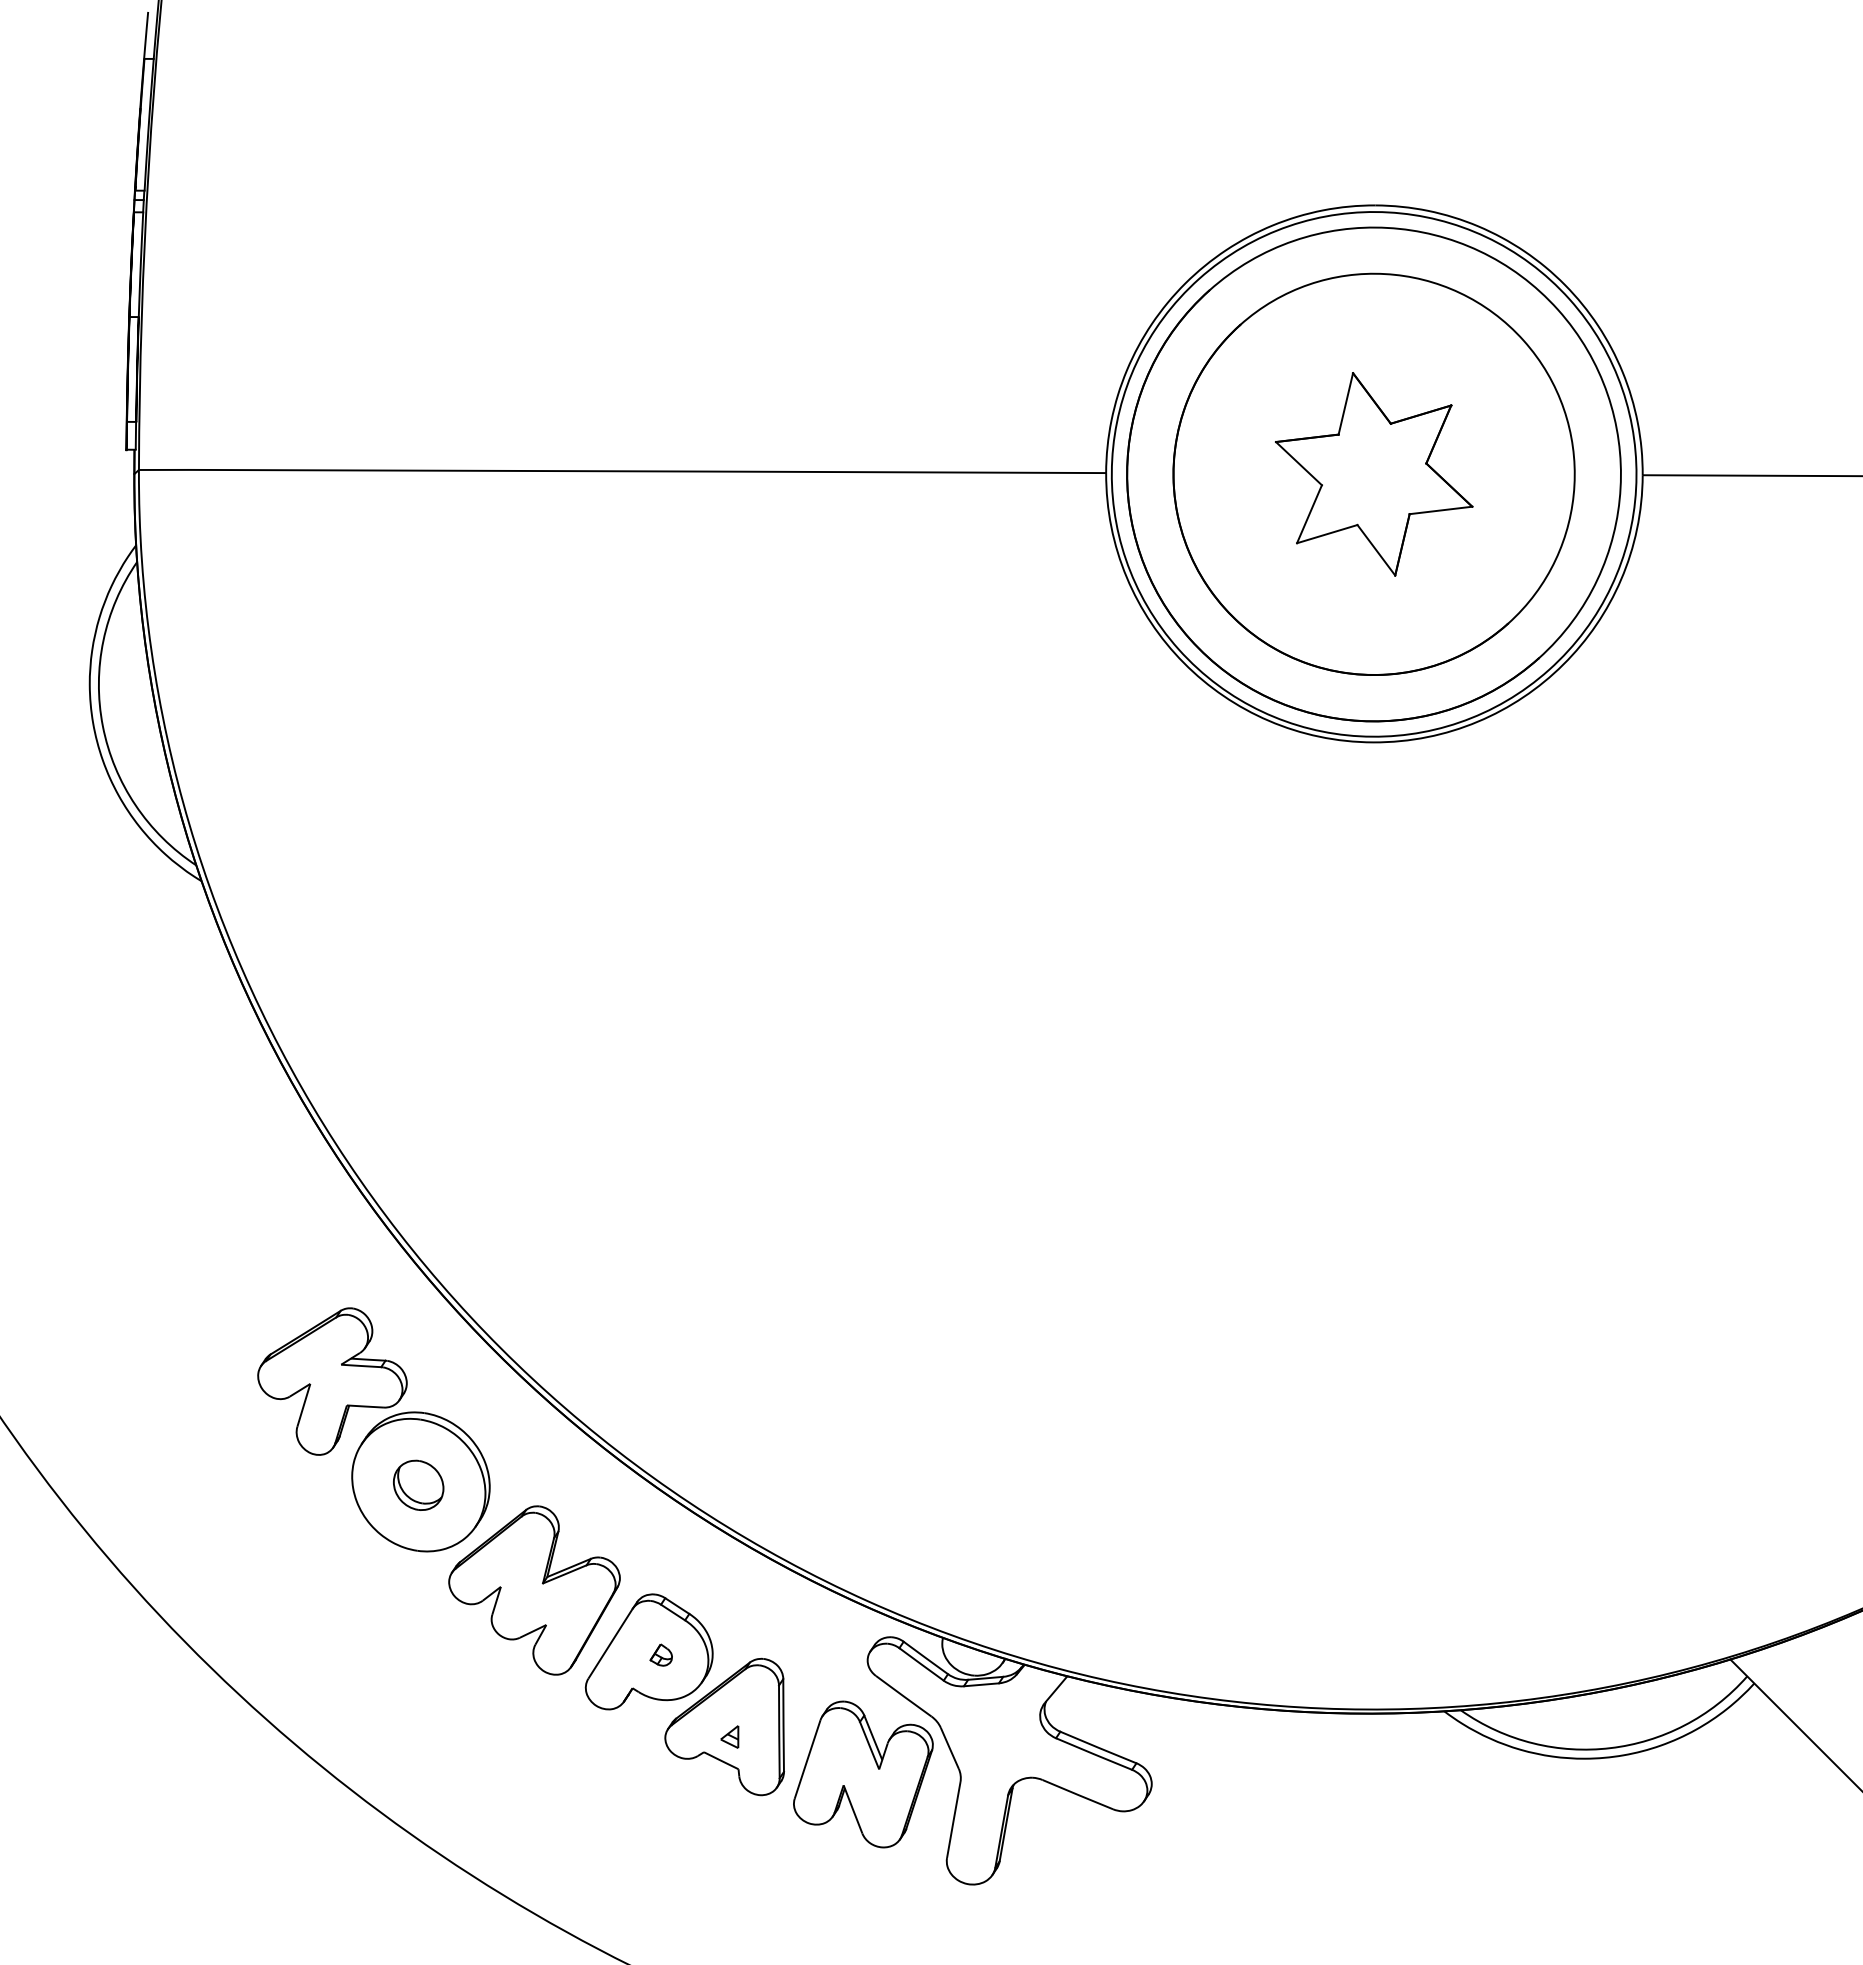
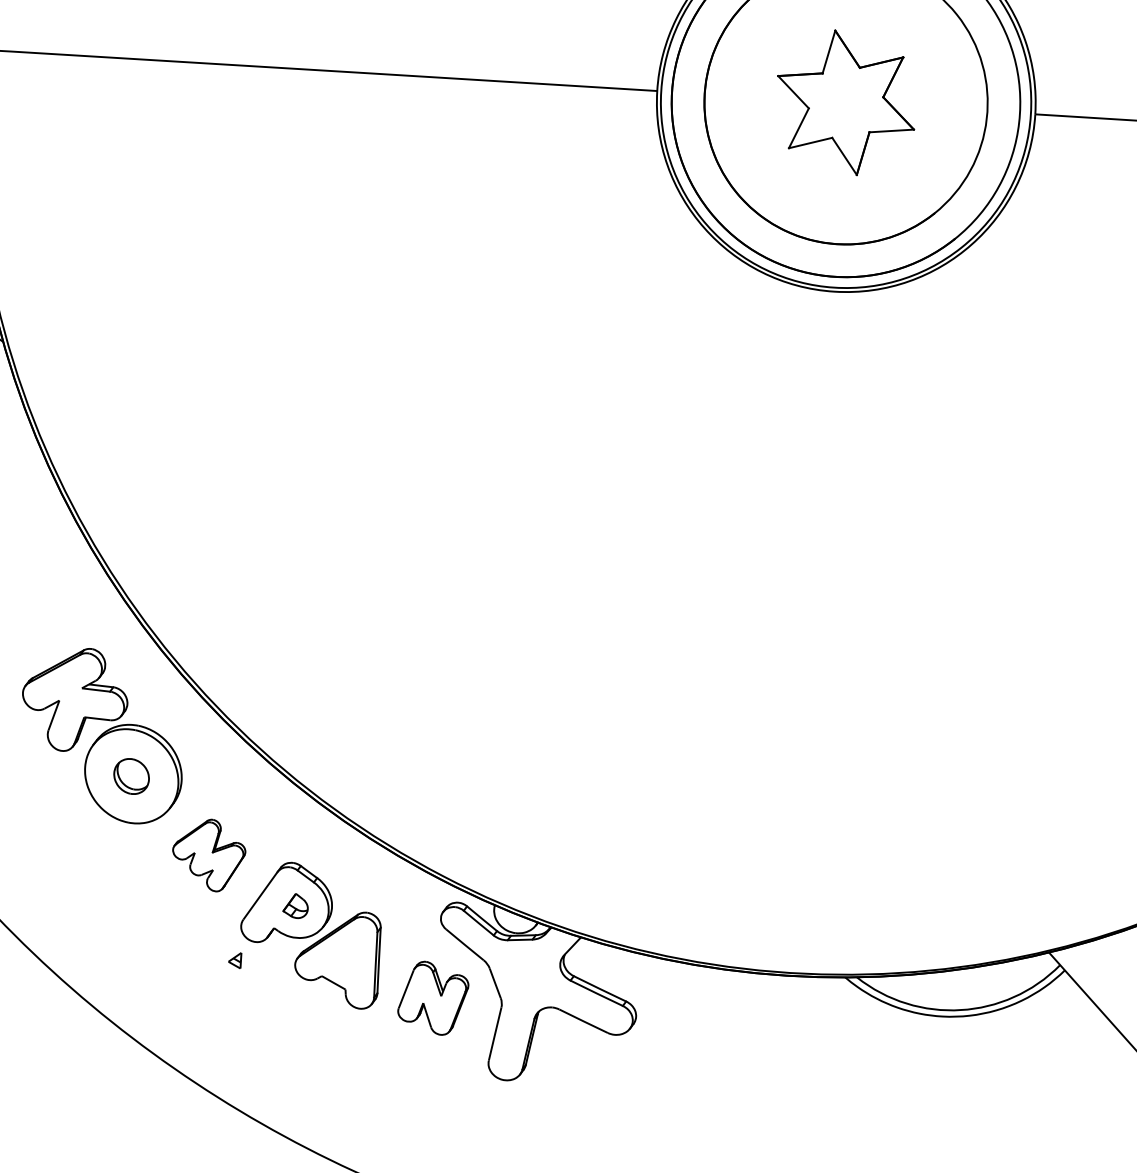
part: (534, 1590) -> (209, 855), size x0.6
part: (660, 1654) -> (295, 905), size x1.6
part: (729, 1736) -> (234, 960), moved
part: (863, 1774) -> (433, 998), size x0.7

